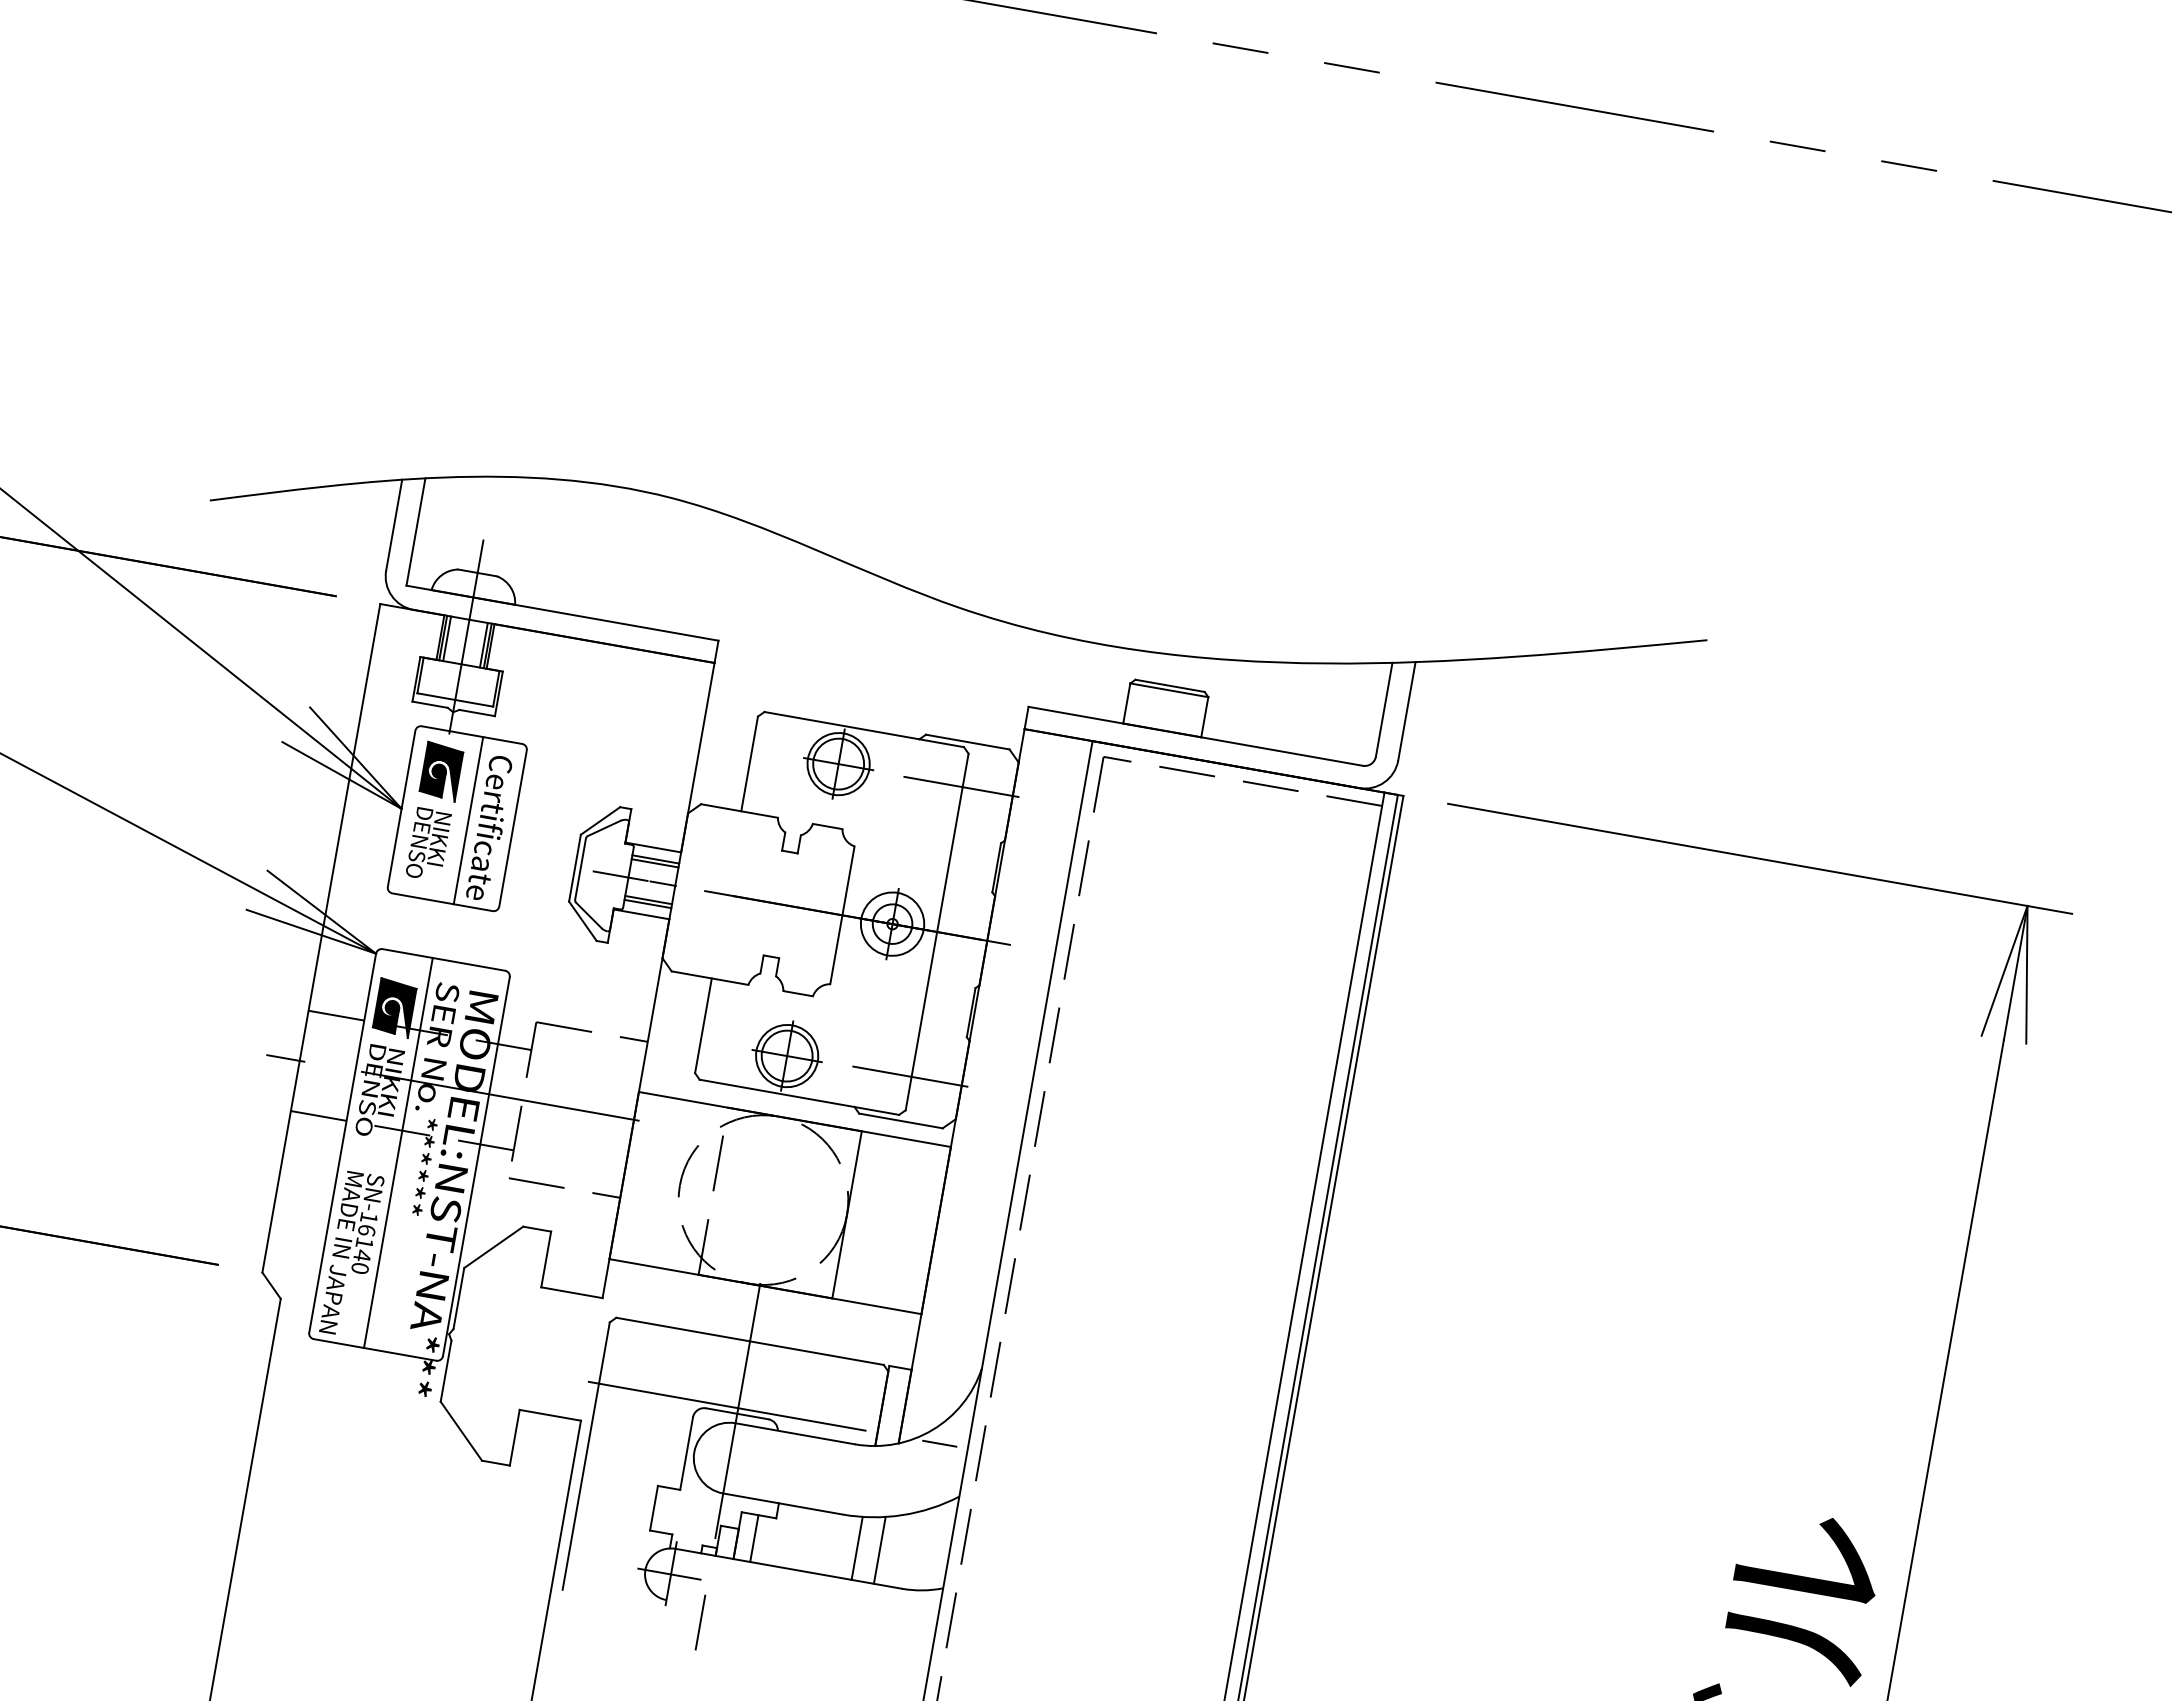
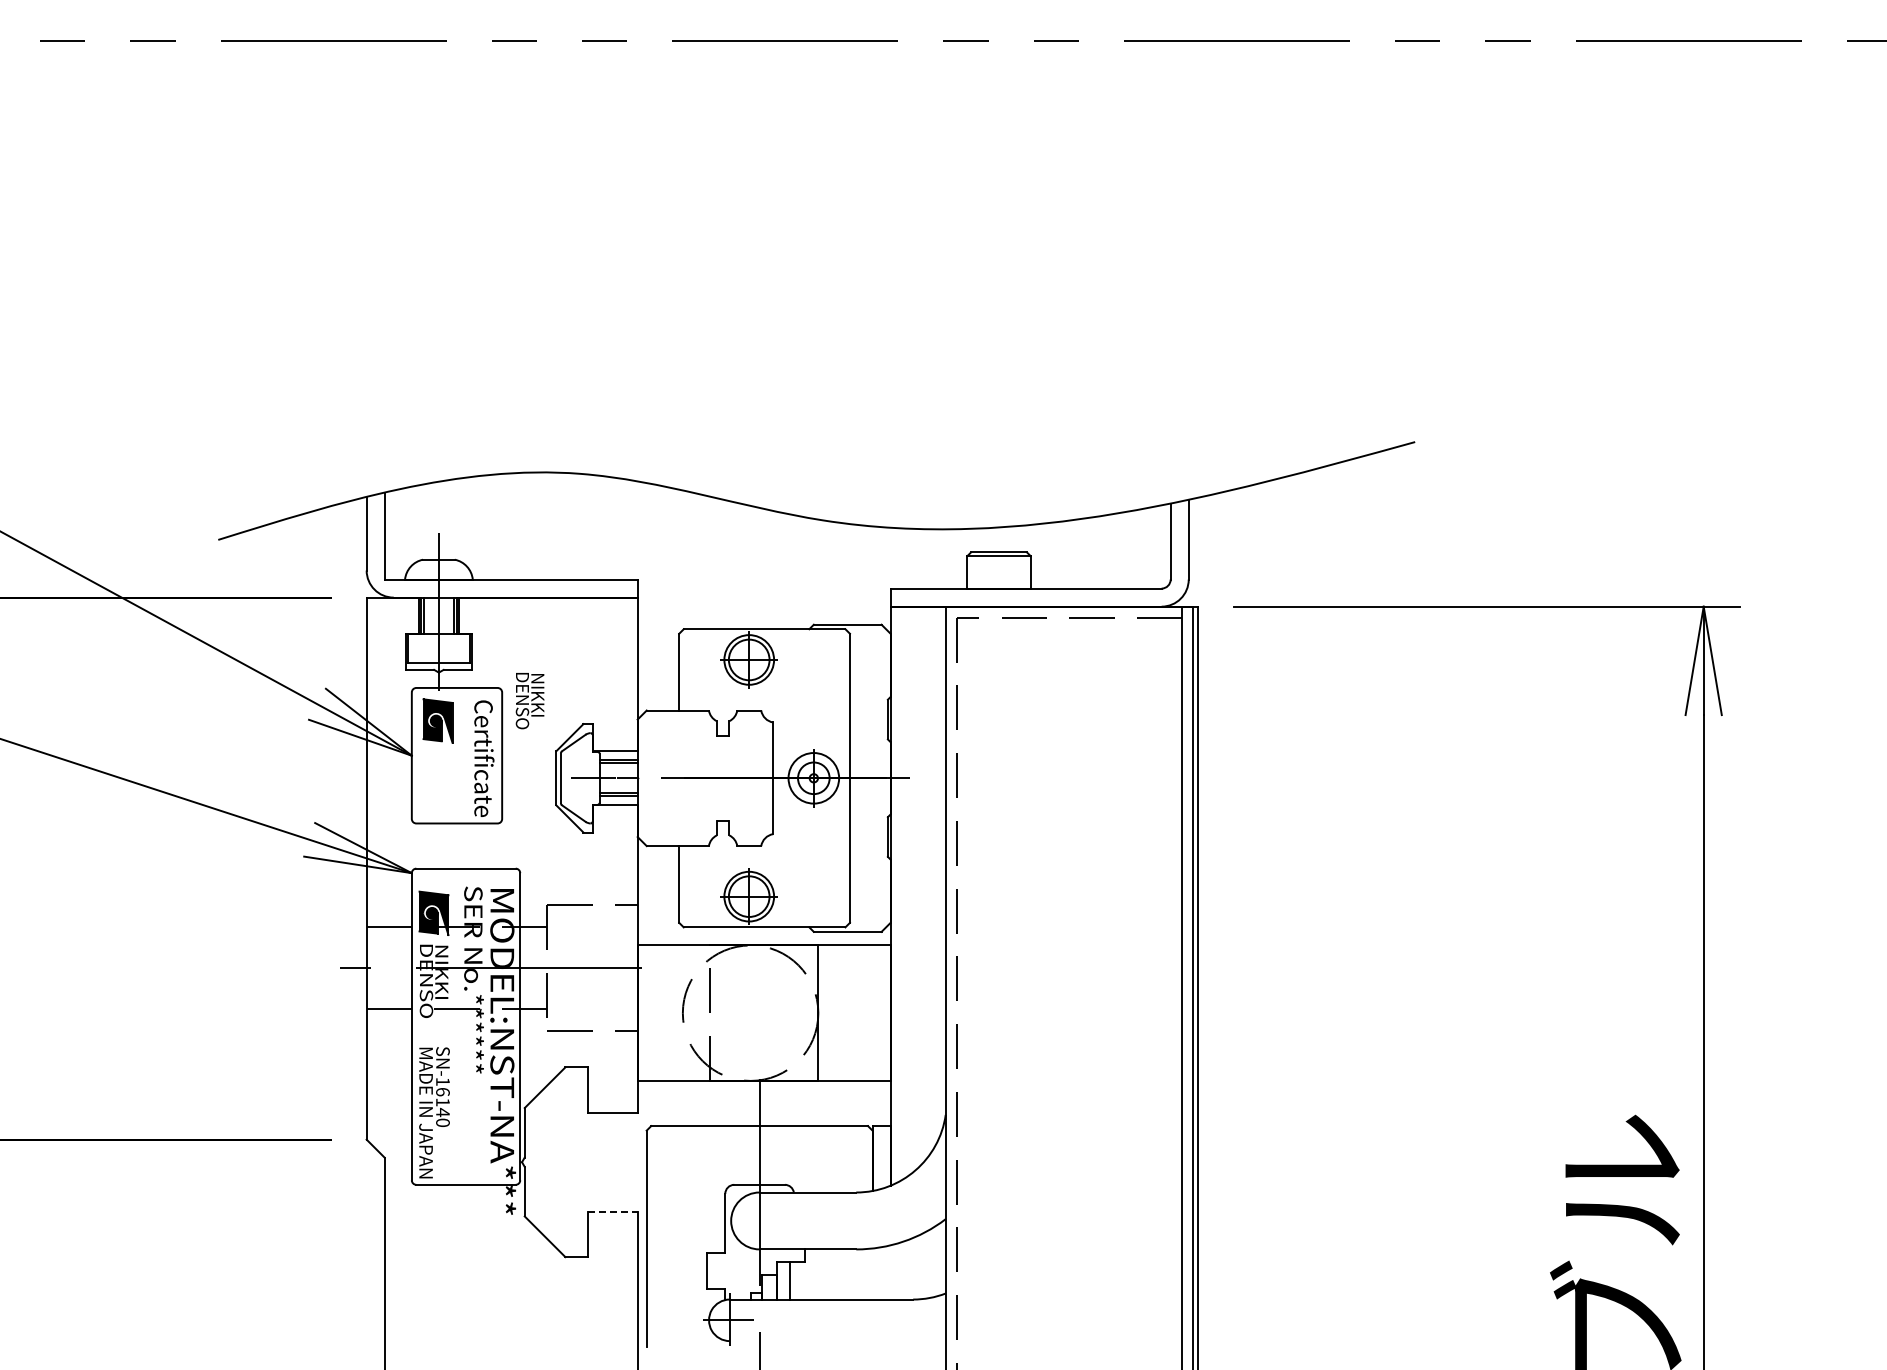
line: (960, 786) -> (848, 660), removed
line: (469, 820) -> (466, 755), removed
text: (427, 845) -> (529, 701), moved
line: (909, 1076) -> (848, 895), removed
line: (399, 1152) -> (457, 1026), removed
line: (550, 1414) -> (612, 1211), solid -> dashed
line: (772, 1414) -> (787, 1180), removed
line: (857, 1547) -> (872, 1273), removed
line: (879, 1550) -> (890, 1272), removed

